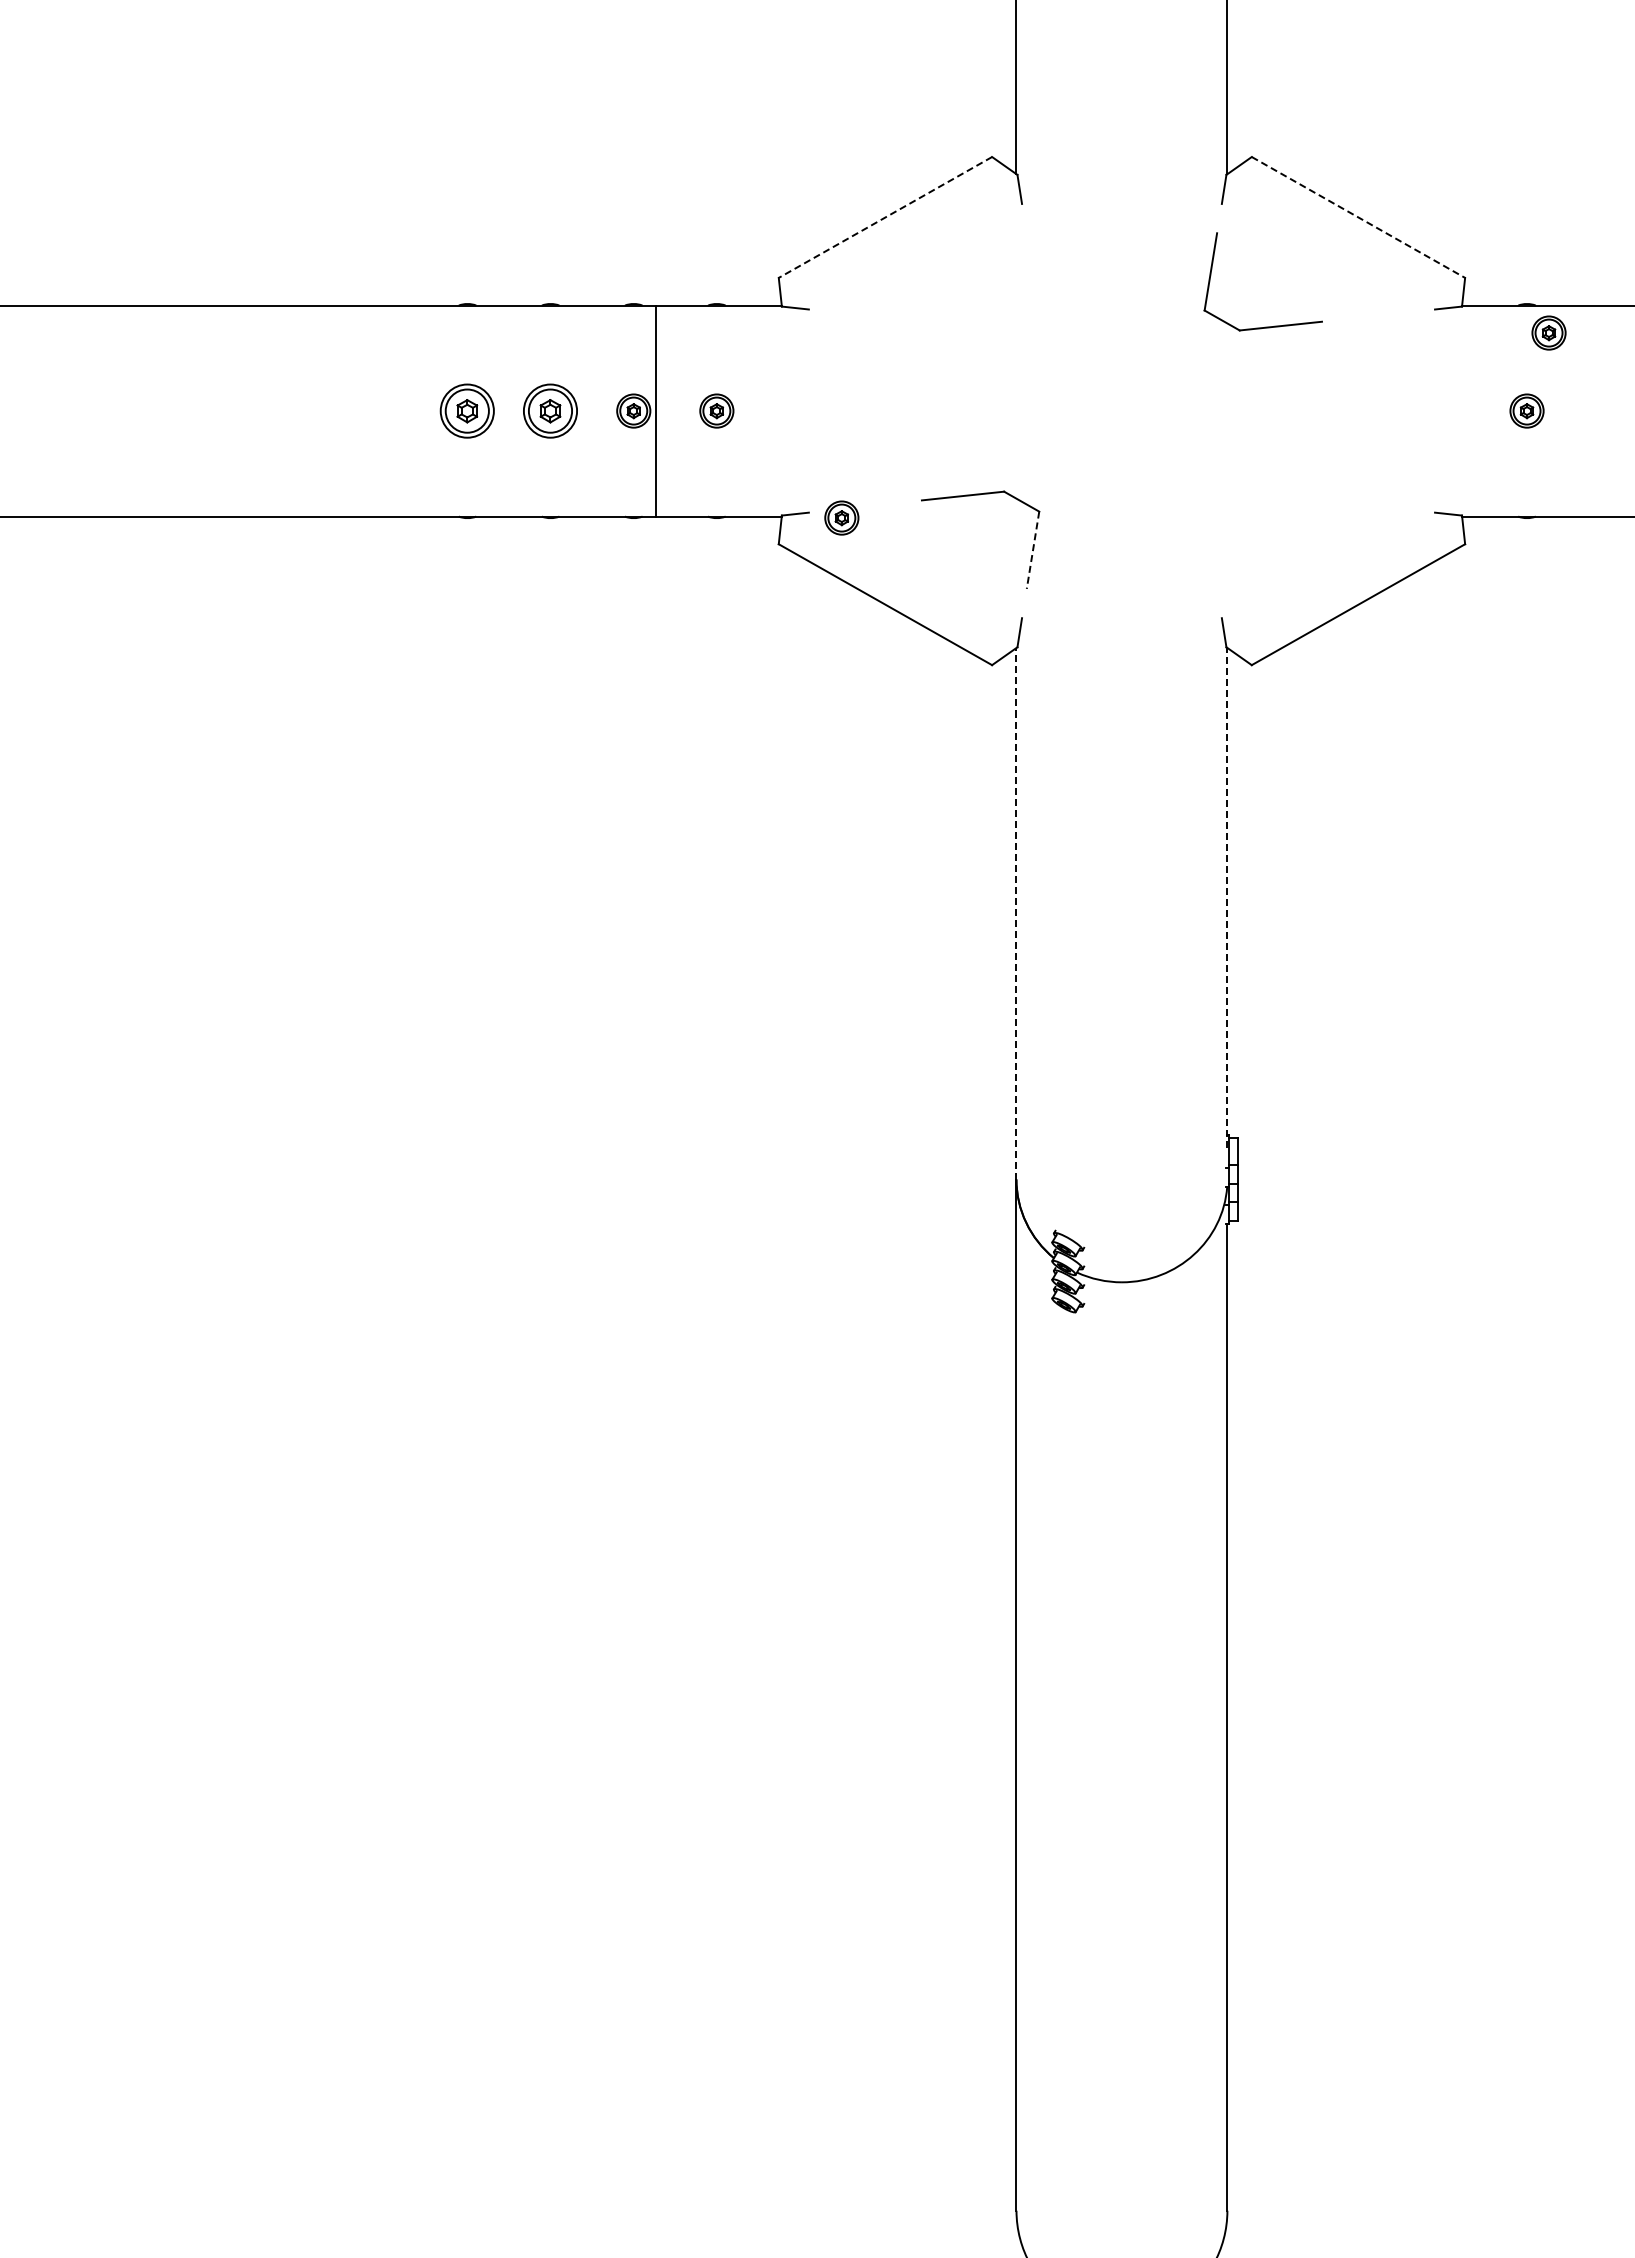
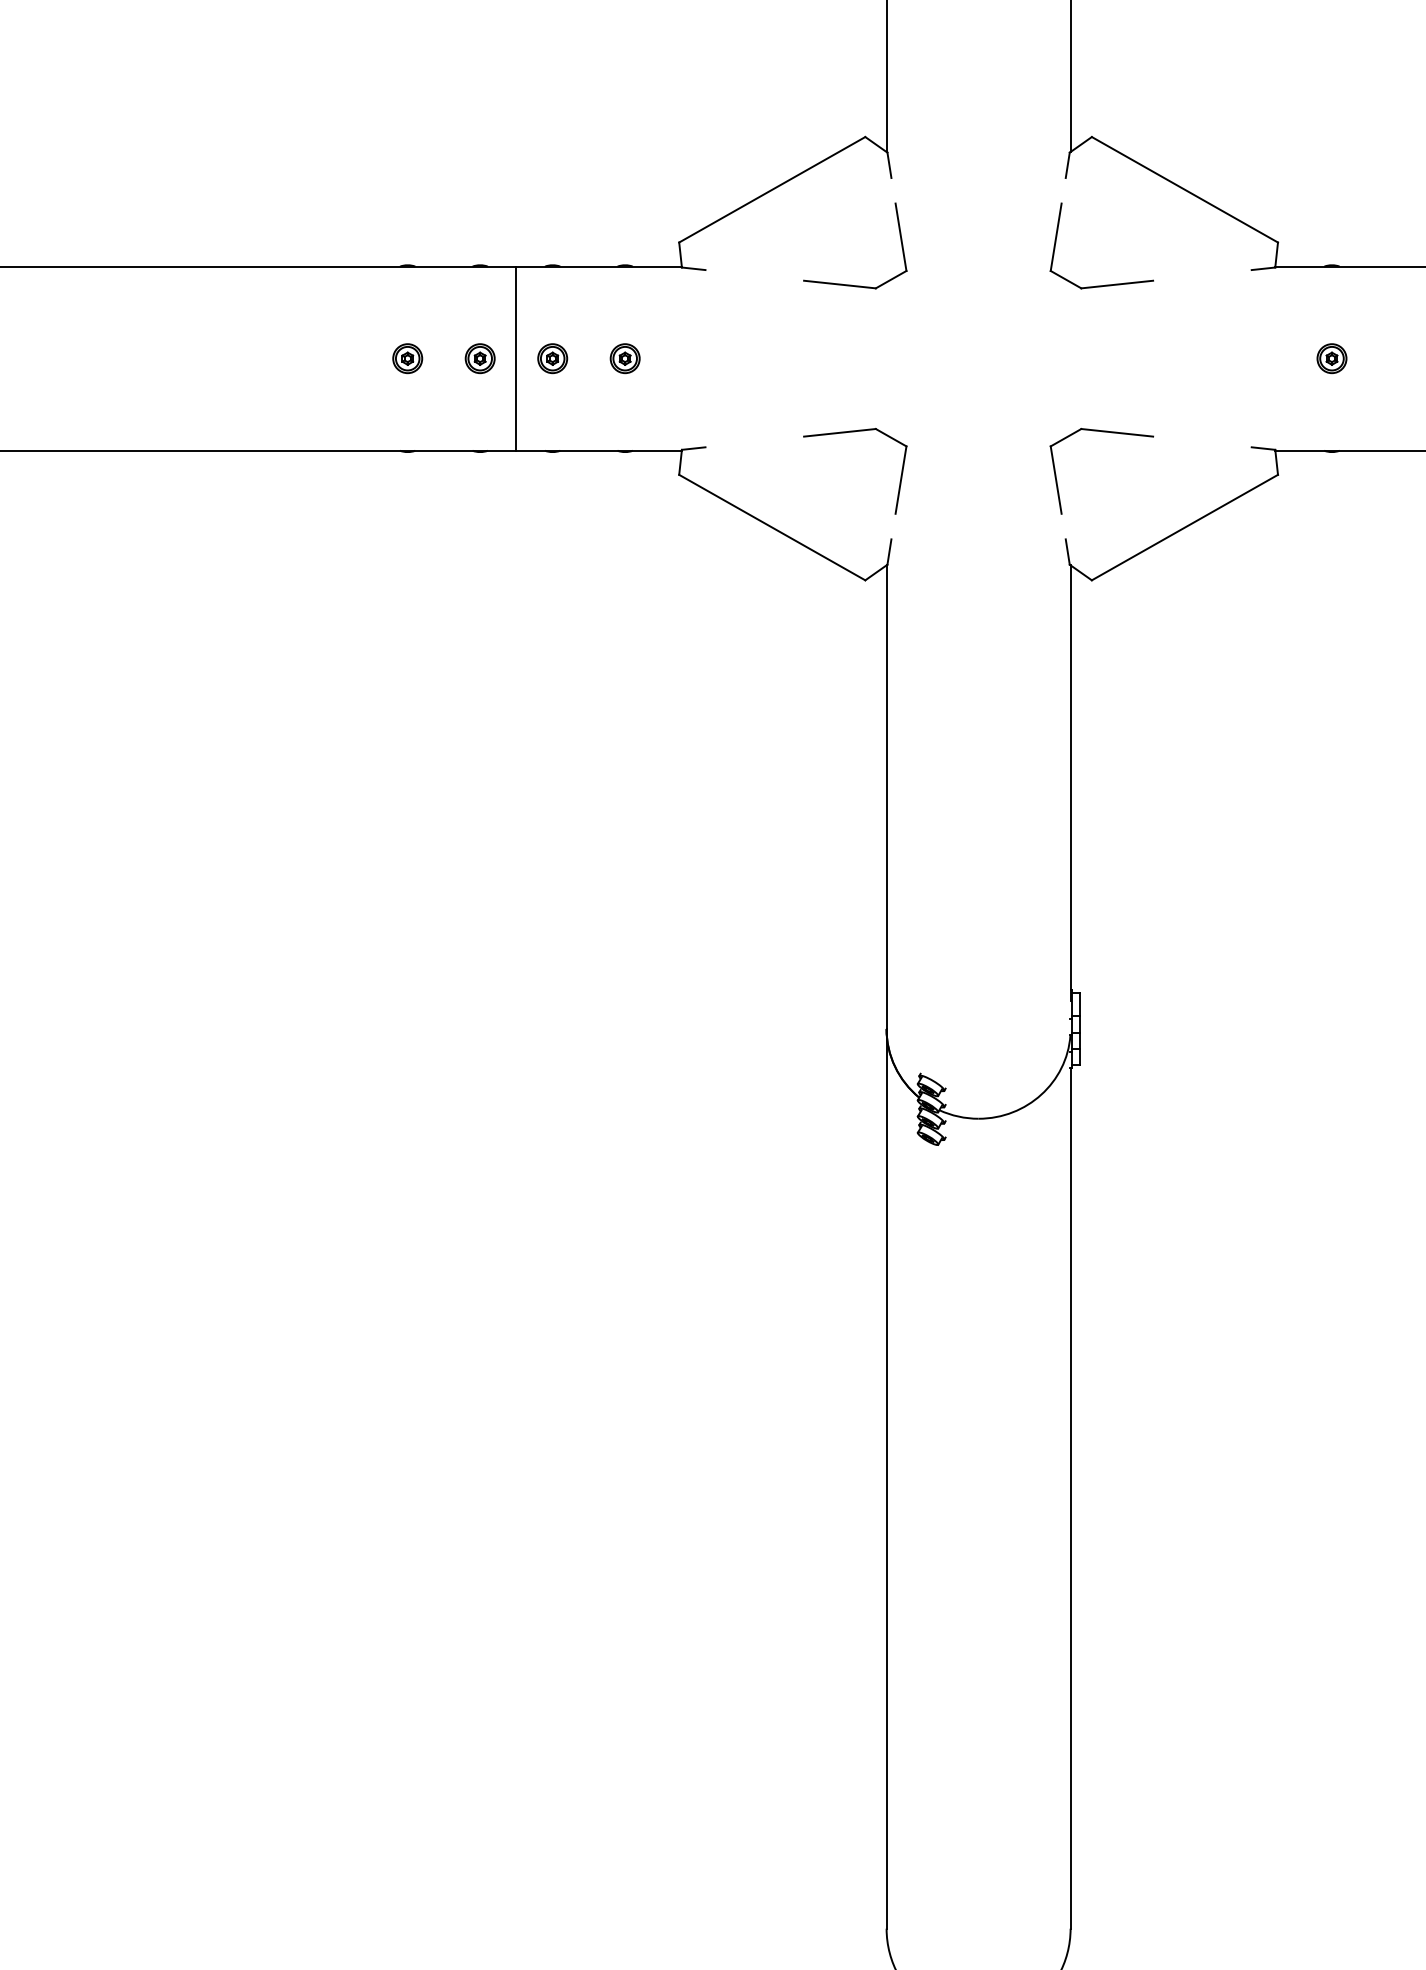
line: (885, 217) -> (772, 189), dashed -> solid
line: (1358, 217) -> (1184, 189), dashed -> solid
part: (978, 326) -> (853, 284), added
part: (1548, 332) -> (1350, 290), removed
part: (467, 410) -> (407, 358), size x0.62
part: (550, 410) -> (480, 358), size x0.62
line: (656, 410) -> (516, 358), moved
part: (1263, 495) -> (1102, 432), added
part: (841, 517) -> (733, 451), removed
line: (1032, 550) -> (900, 480), dashed -> solid
line: (1227, 897) -> (1070, 783), dashed -> solid
line: (1016, 913) -> (886, 796), dashed -> solid

